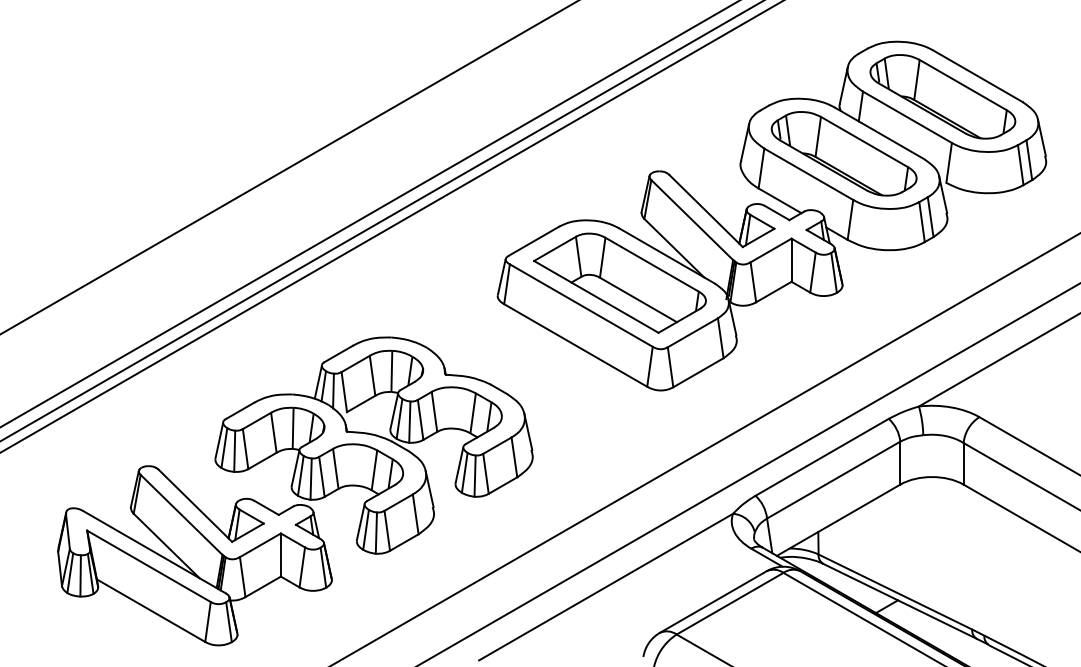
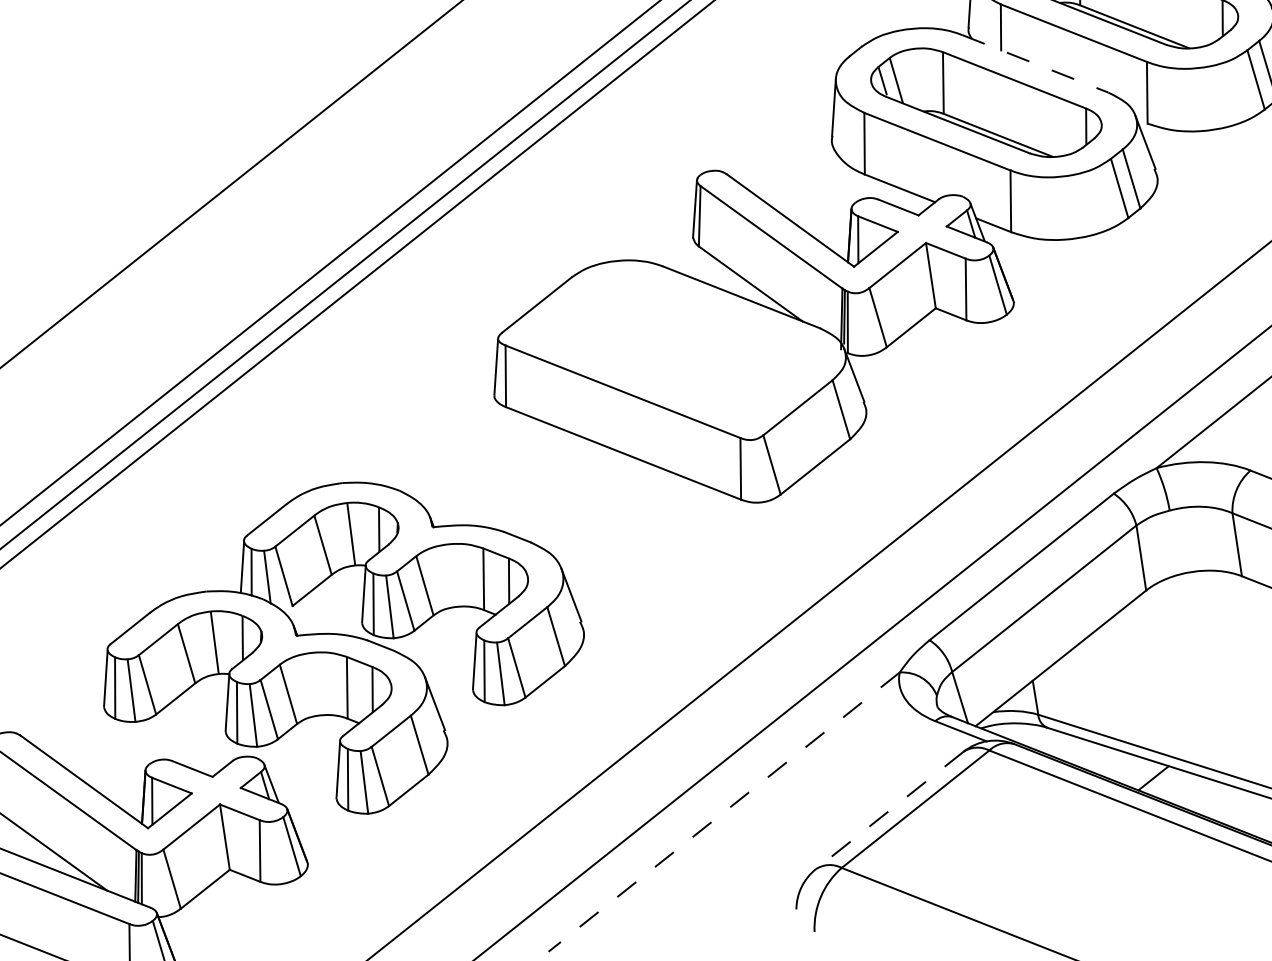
line: (880, 133) -> (1036, 63), solid -> dashed
part: (619, 282) -> (675, 348), removed
line: (606, 587) -> (724, 812), solid -> dashed
line: (713, 602) -> (890, 811), solid -> dashed

